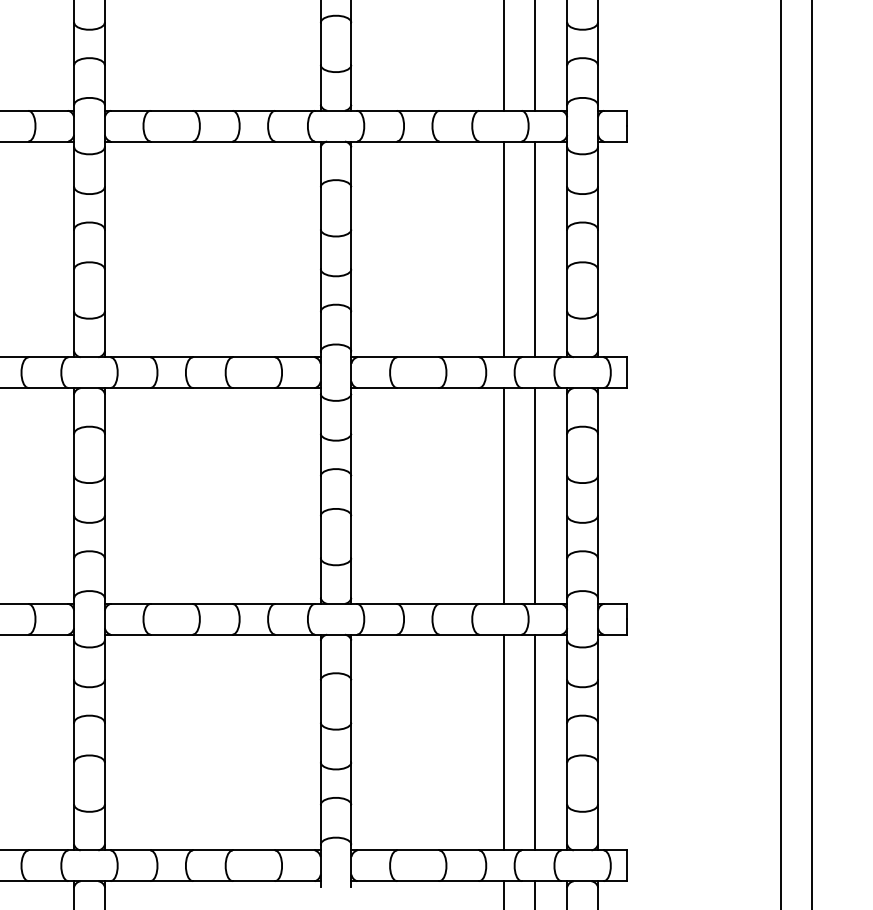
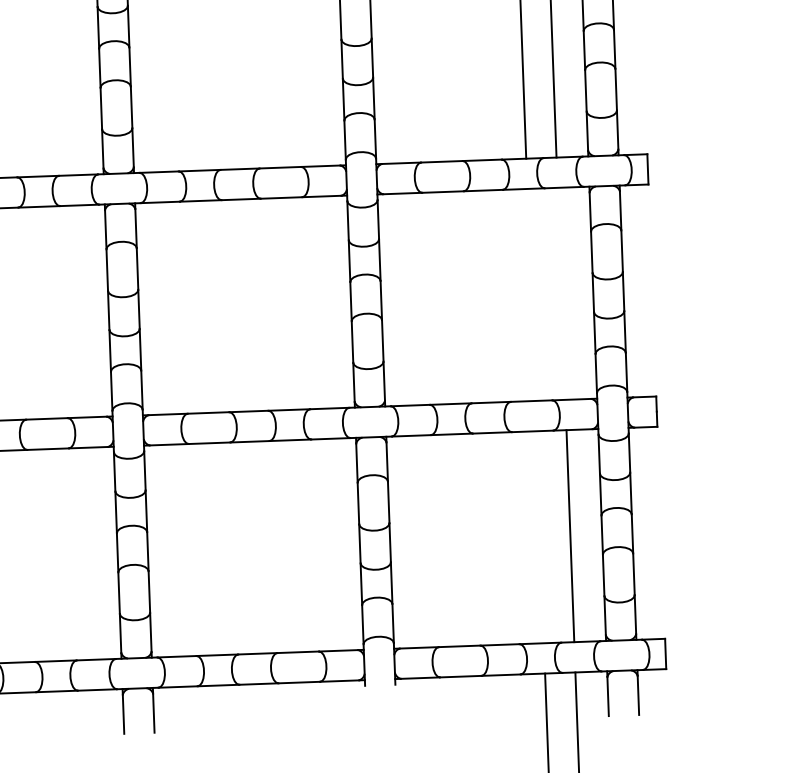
line: (504, 495) -> (531, 294), removed
line: (534, 495) -> (561, 293), removed
line: (504, 742) -> (540, 537), removed

